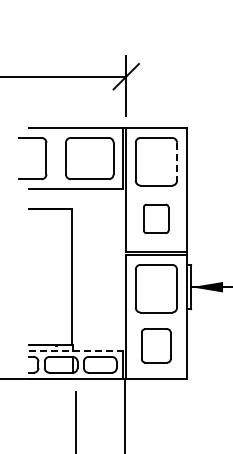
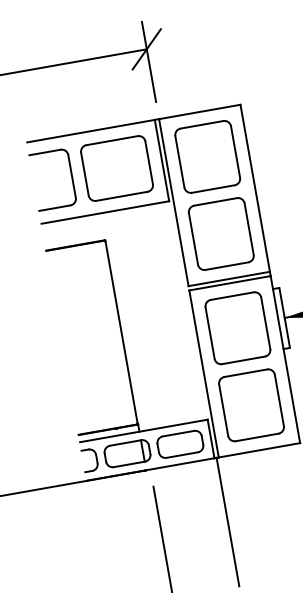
part: (45, 158) -> (70, 176), moved
line: (177, 162) -> (236, 152), dashed -> solid
part: (155, 218) -> (219, 233), size x1.67
part: (155, 345) -> (250, 405), size x1.43
line: (76, 350) -> (144, 430), dashed -> solid

